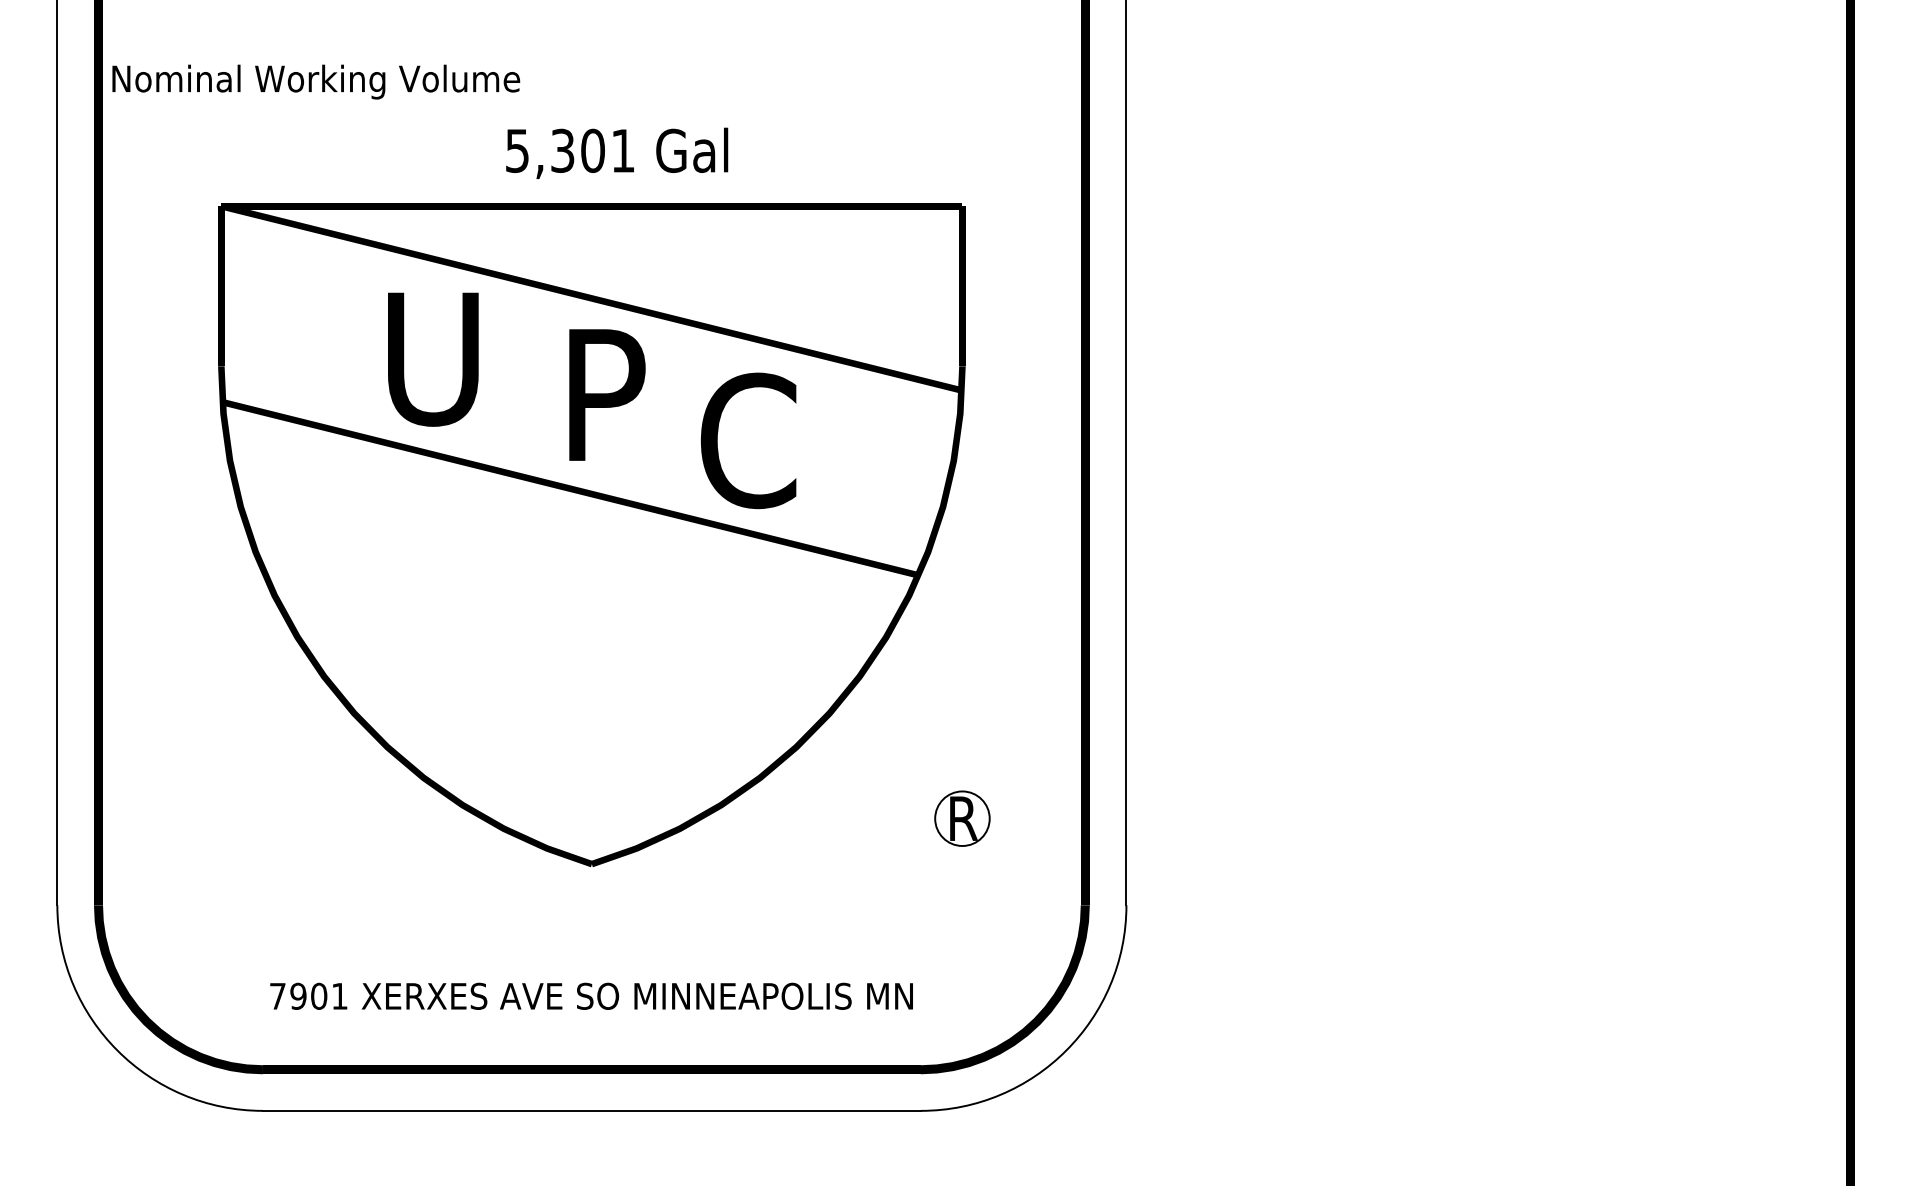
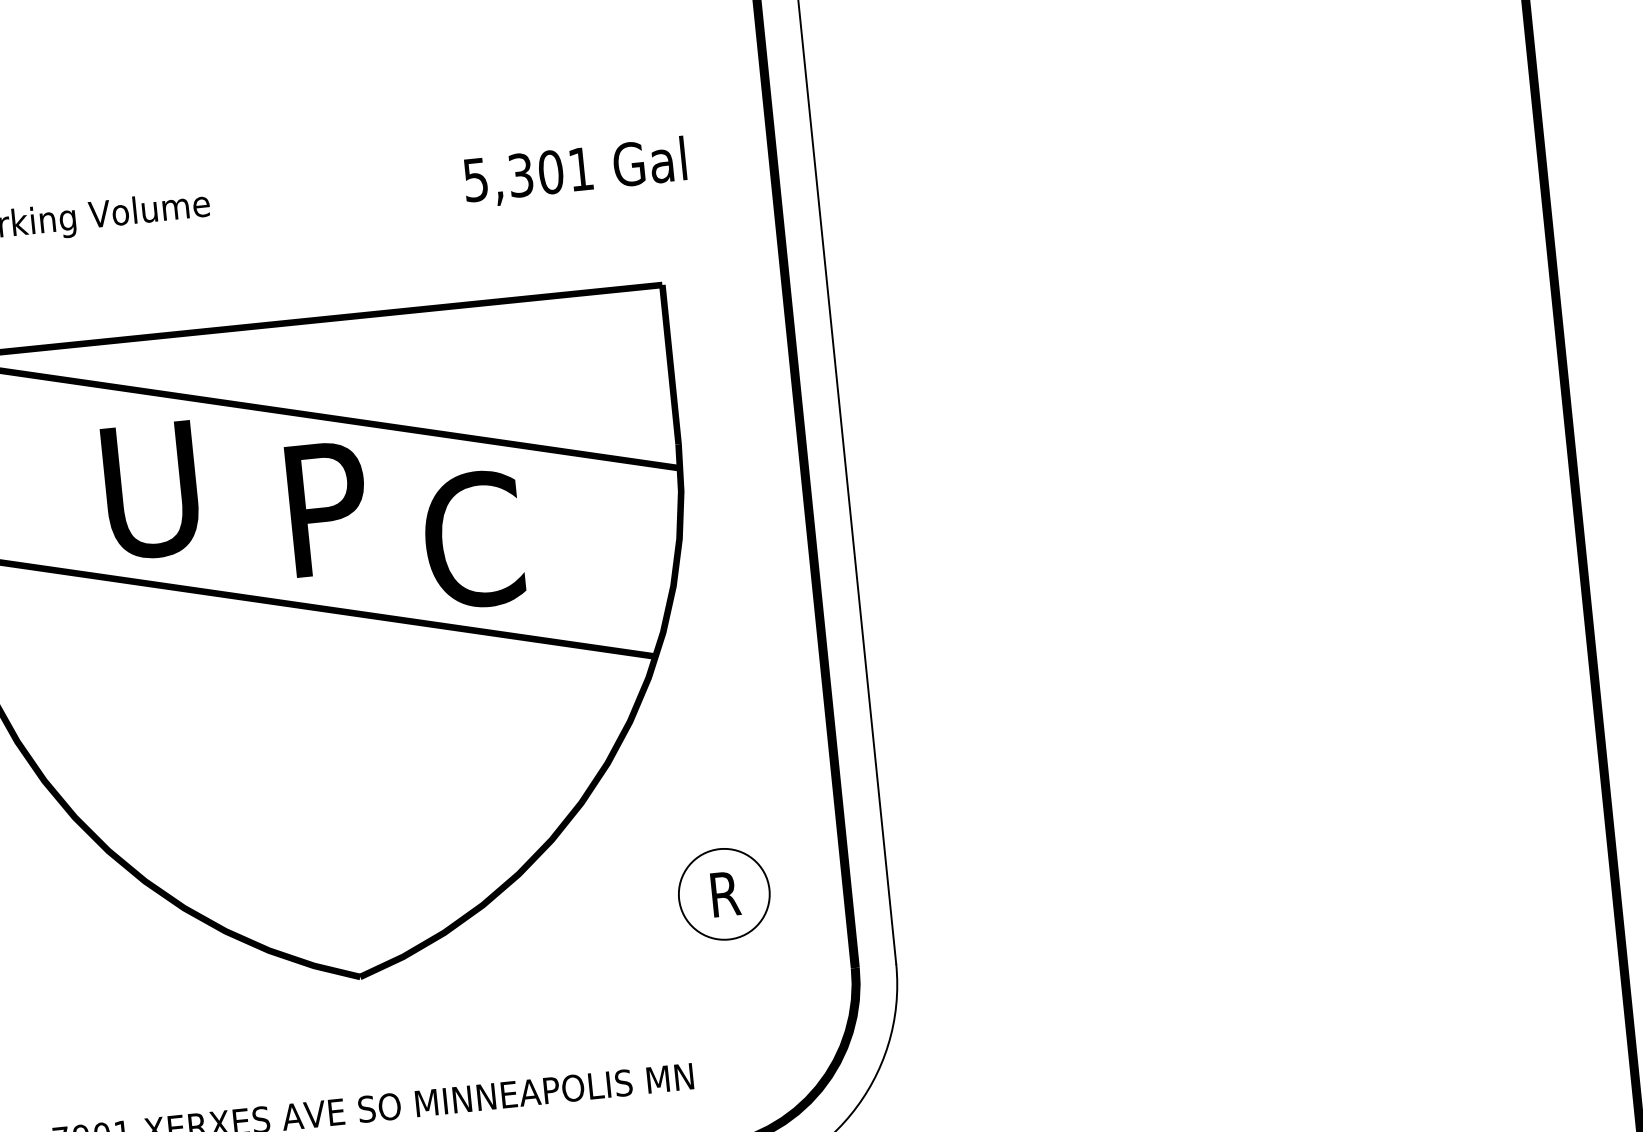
text: (617, 152) -> (575, 171), moved
circle: (962, 818) -> (724, 894), size x1.67

